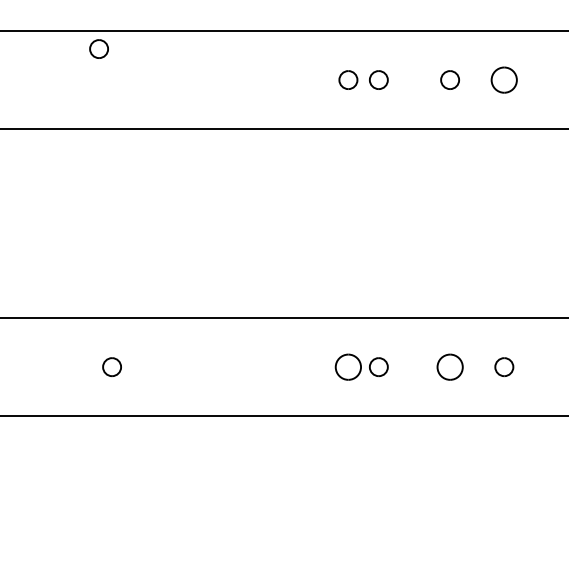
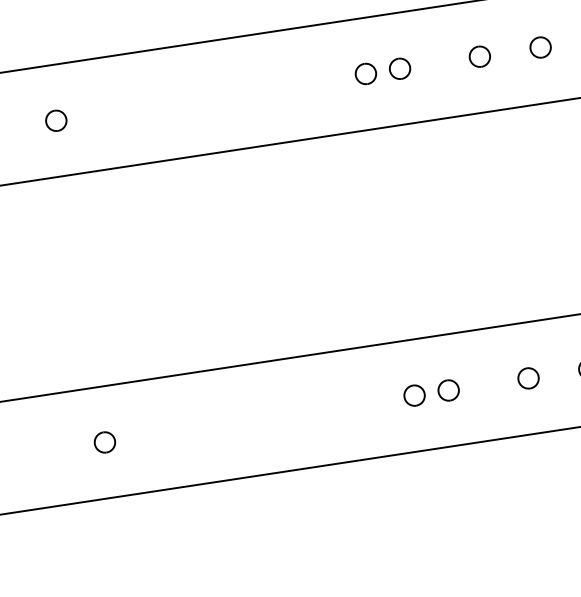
part: (98, 48) -> (55, 120), moved
part: (504, 79) -> (540, 46), size x0.71
part: (111, 366) -> (104, 441), moved
part: (348, 366) -> (414, 394), size x0.71
part: (449, 366) -> (527, 377), size x0.71

